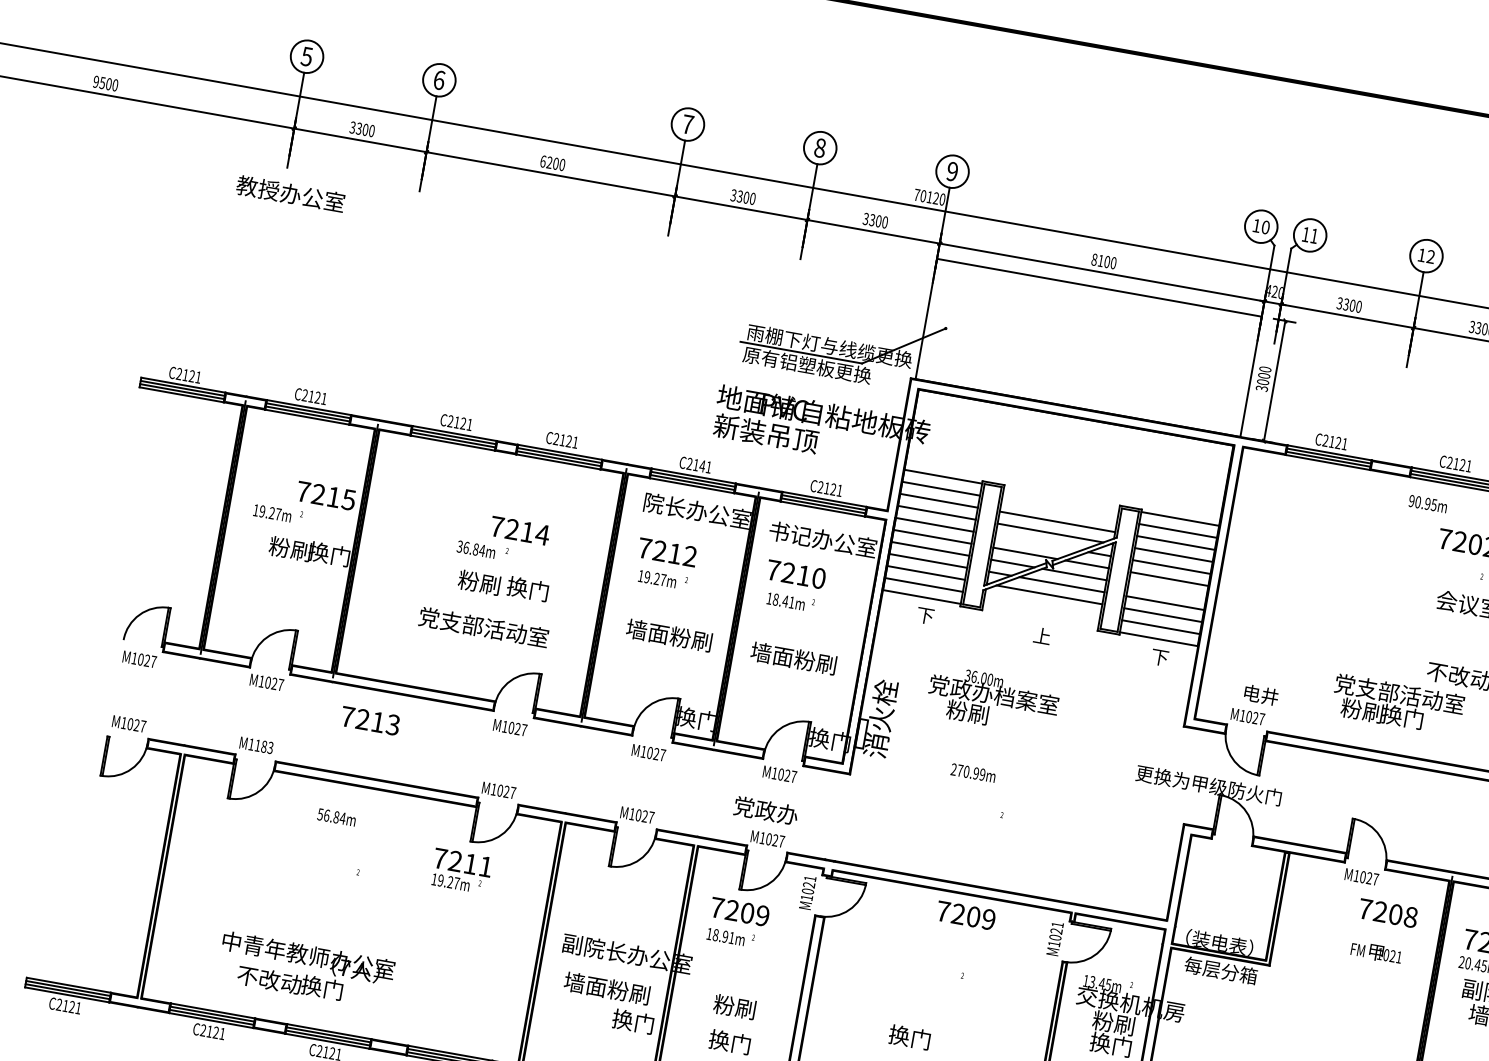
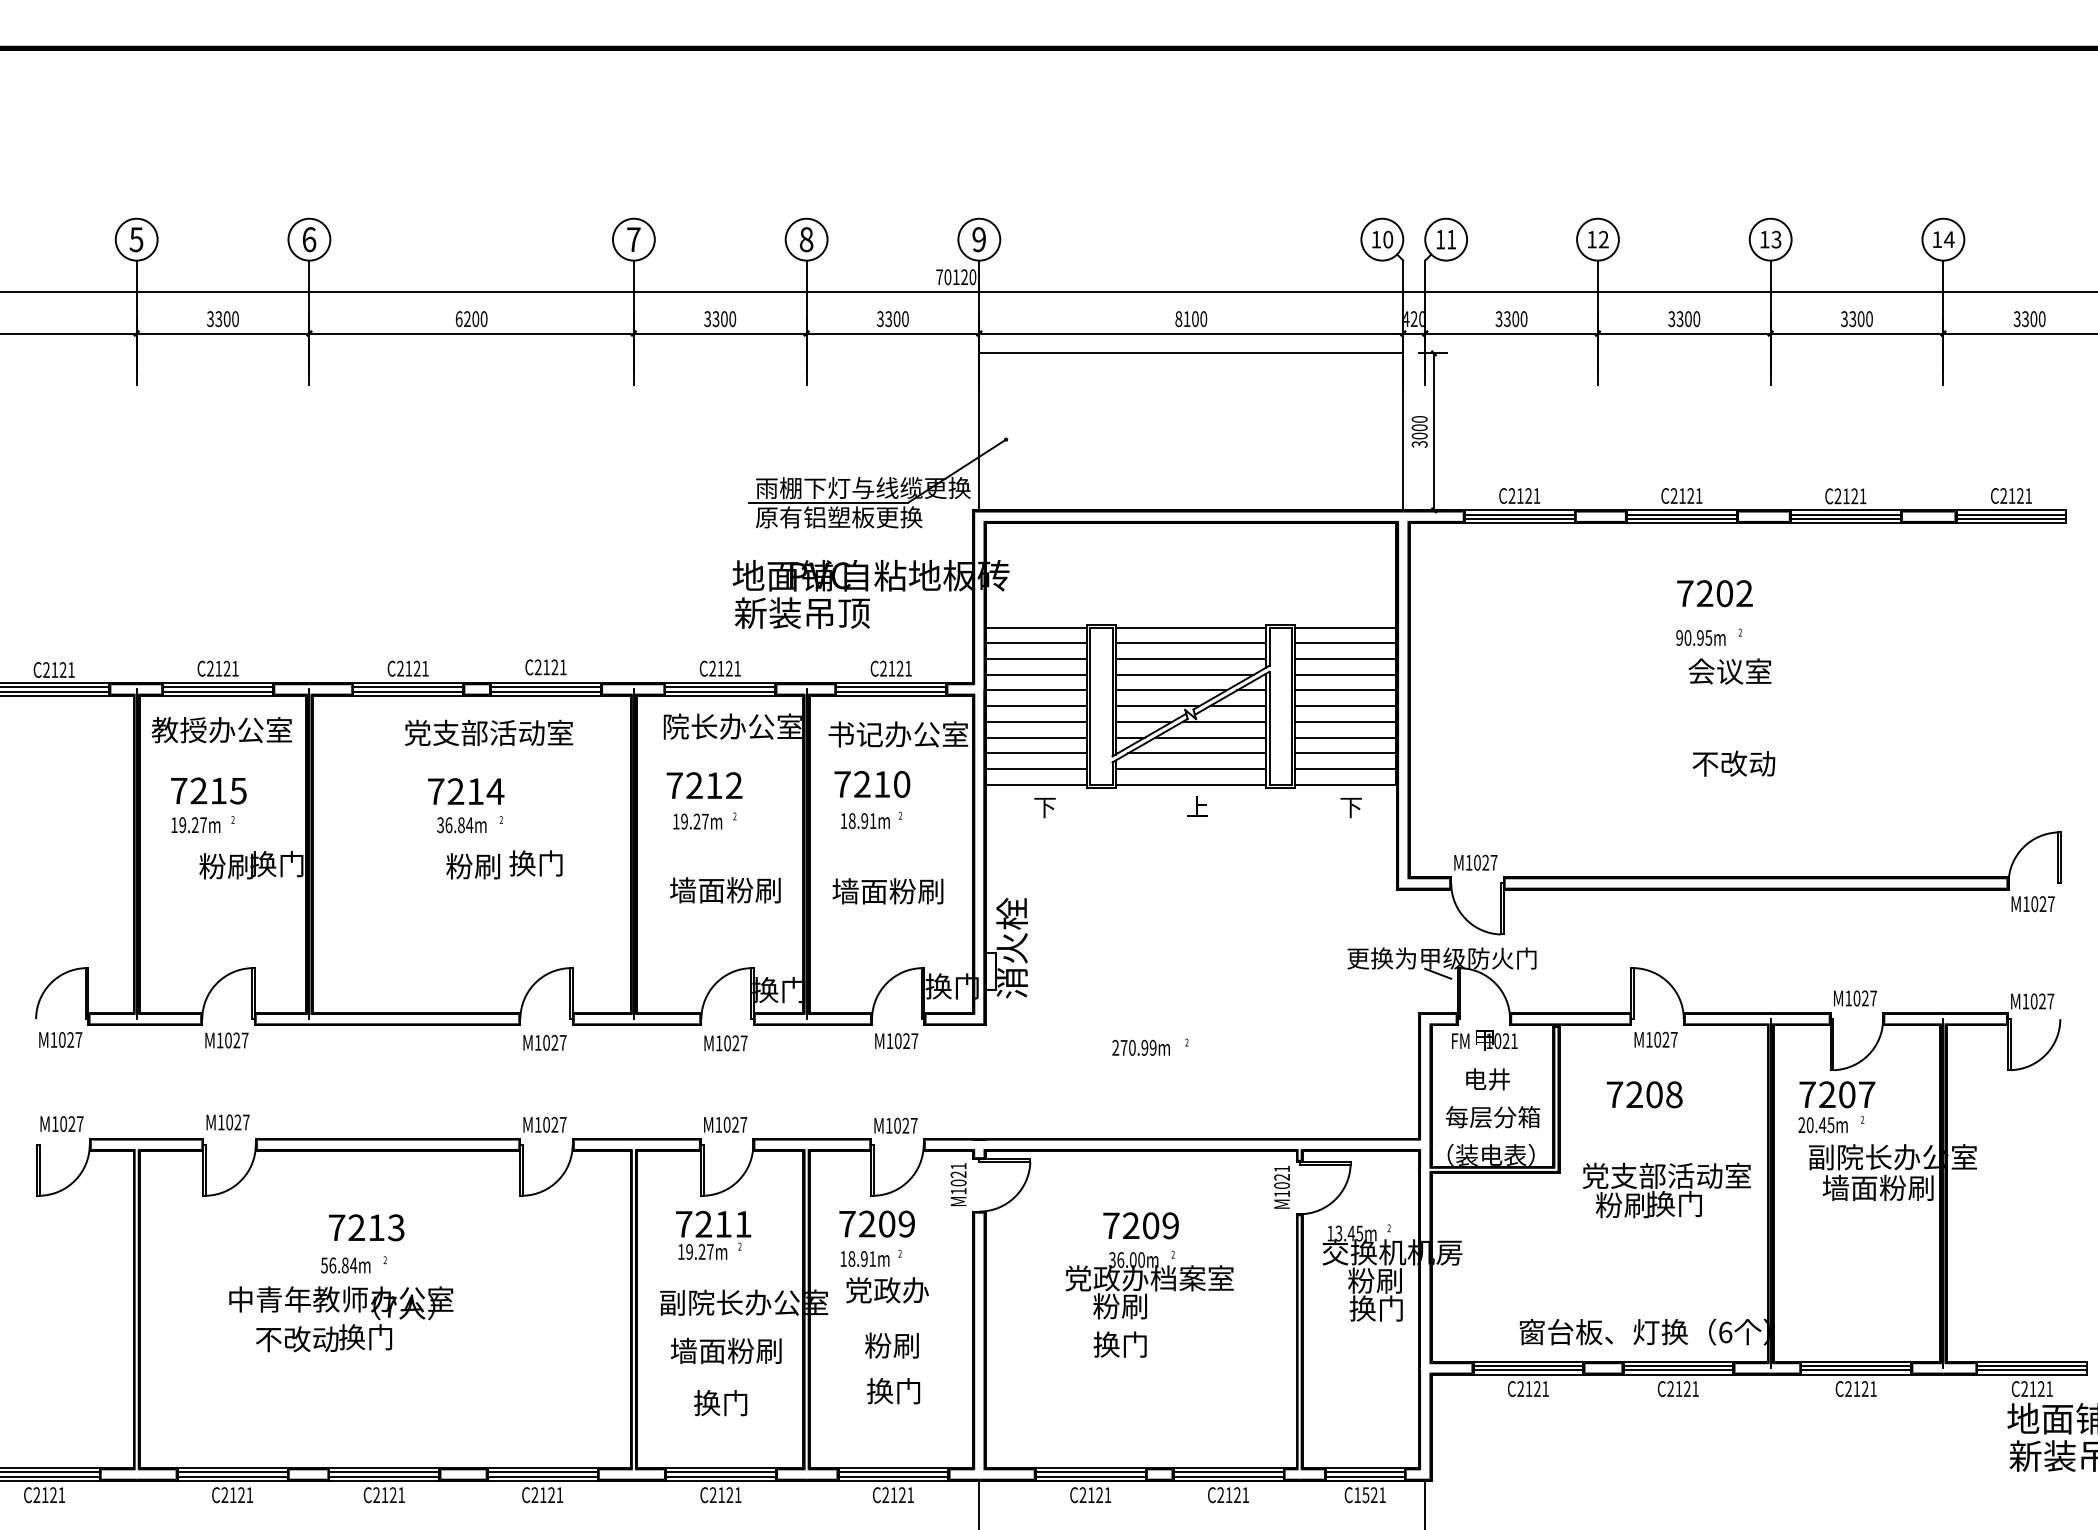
text: (290, 194) -> (221, 730), moved
text: (701, 465) -> (728, 668), C2141 -> C2121
text: (325, 495) -> (208, 790), moved
line: (1061, 497) -> (1190, 627), added
text: (1427, 503) -> (1700, 637), moved
line: (1059, 509) -> (1190, 643), added
text: (520, 530) -> (466, 791), moved
line: (1037, 543) -> (1170, 690), added
line: (1167, 590) -> (1345, 721), added
text: (785, 601) -> (864, 821), 18.41m -> 18.91m
line: (1042, 606) -> (1190, 769), added
line: (1039, 617) -> (1190, 784), added
text: (484, 627) -> (489, 732), moved
text: (1260, 695) -> (1487, 1079), moved
text: (992, 700) -> (1149, 1285), moved
text: (1397, 705) -> (1666, 1190), moved
text: (370, 720) -> (366, 1227), moved
text: (263, 746) -> (237, 1122), M1183 -> M1027
text: (972, 772) -> (1140, 1047), moved
line: (1204, 796) -> (1438, 973), added
text: (766, 810) -> (887, 1290), moved
text: (336, 817) -> (345, 1265), moved
text: (461, 870) -> (713, 1234), moved
text: (1388, 913) -> (1644, 1094), moved
text: (965, 915) -> (1140, 1225), moved
text: (1376, 952) -> (1484, 1040), moved
text: (306, 970) -> (341, 1319), moved
text: (1221, 971) -> (1493, 1117), moved
text: (632, 1021) -> (720, 1403), moved

